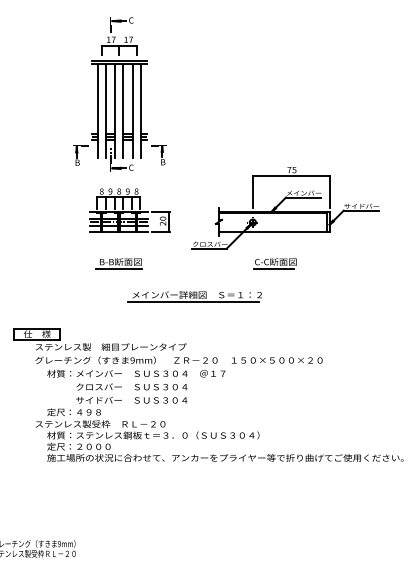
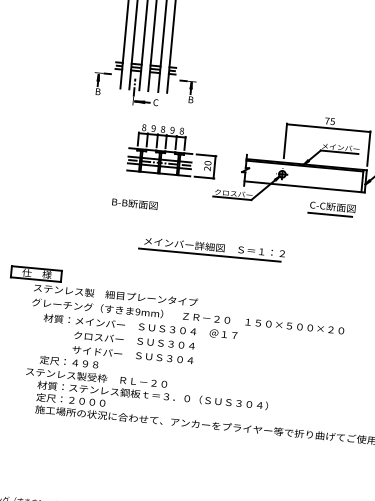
part: (129, 210) -> (172, 150), moved
part: (274, 263) -> (331, 208), moved
line: (118, 269) -> (131, 211), removed

